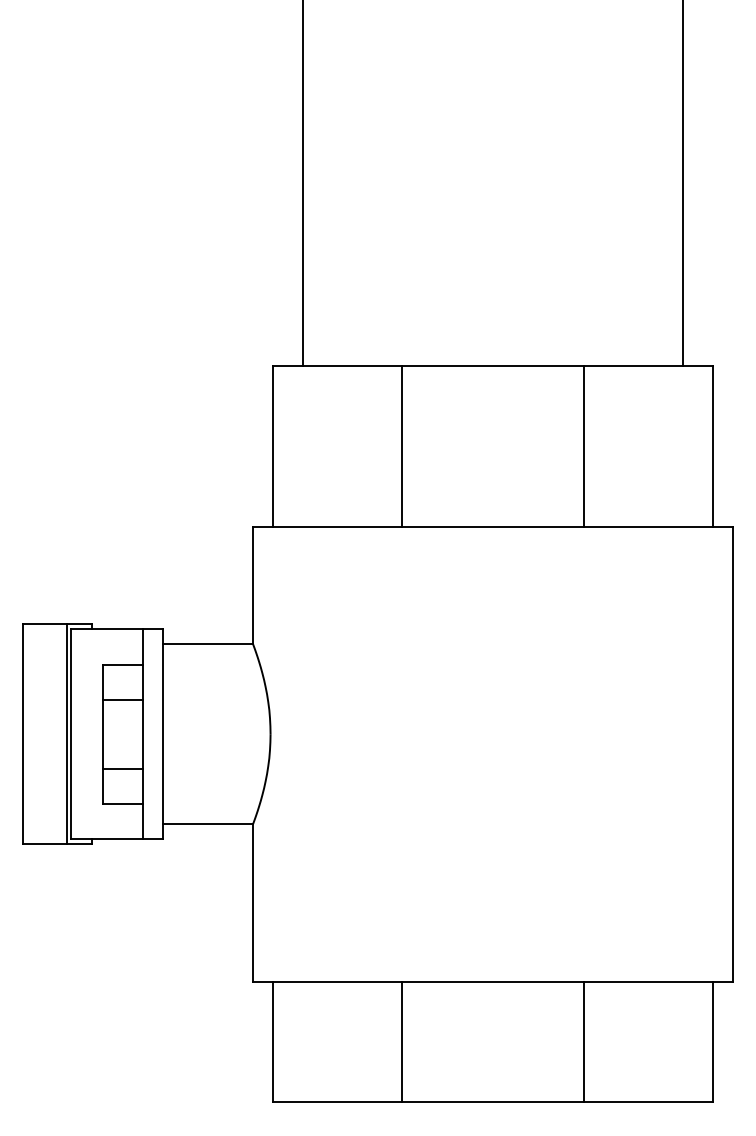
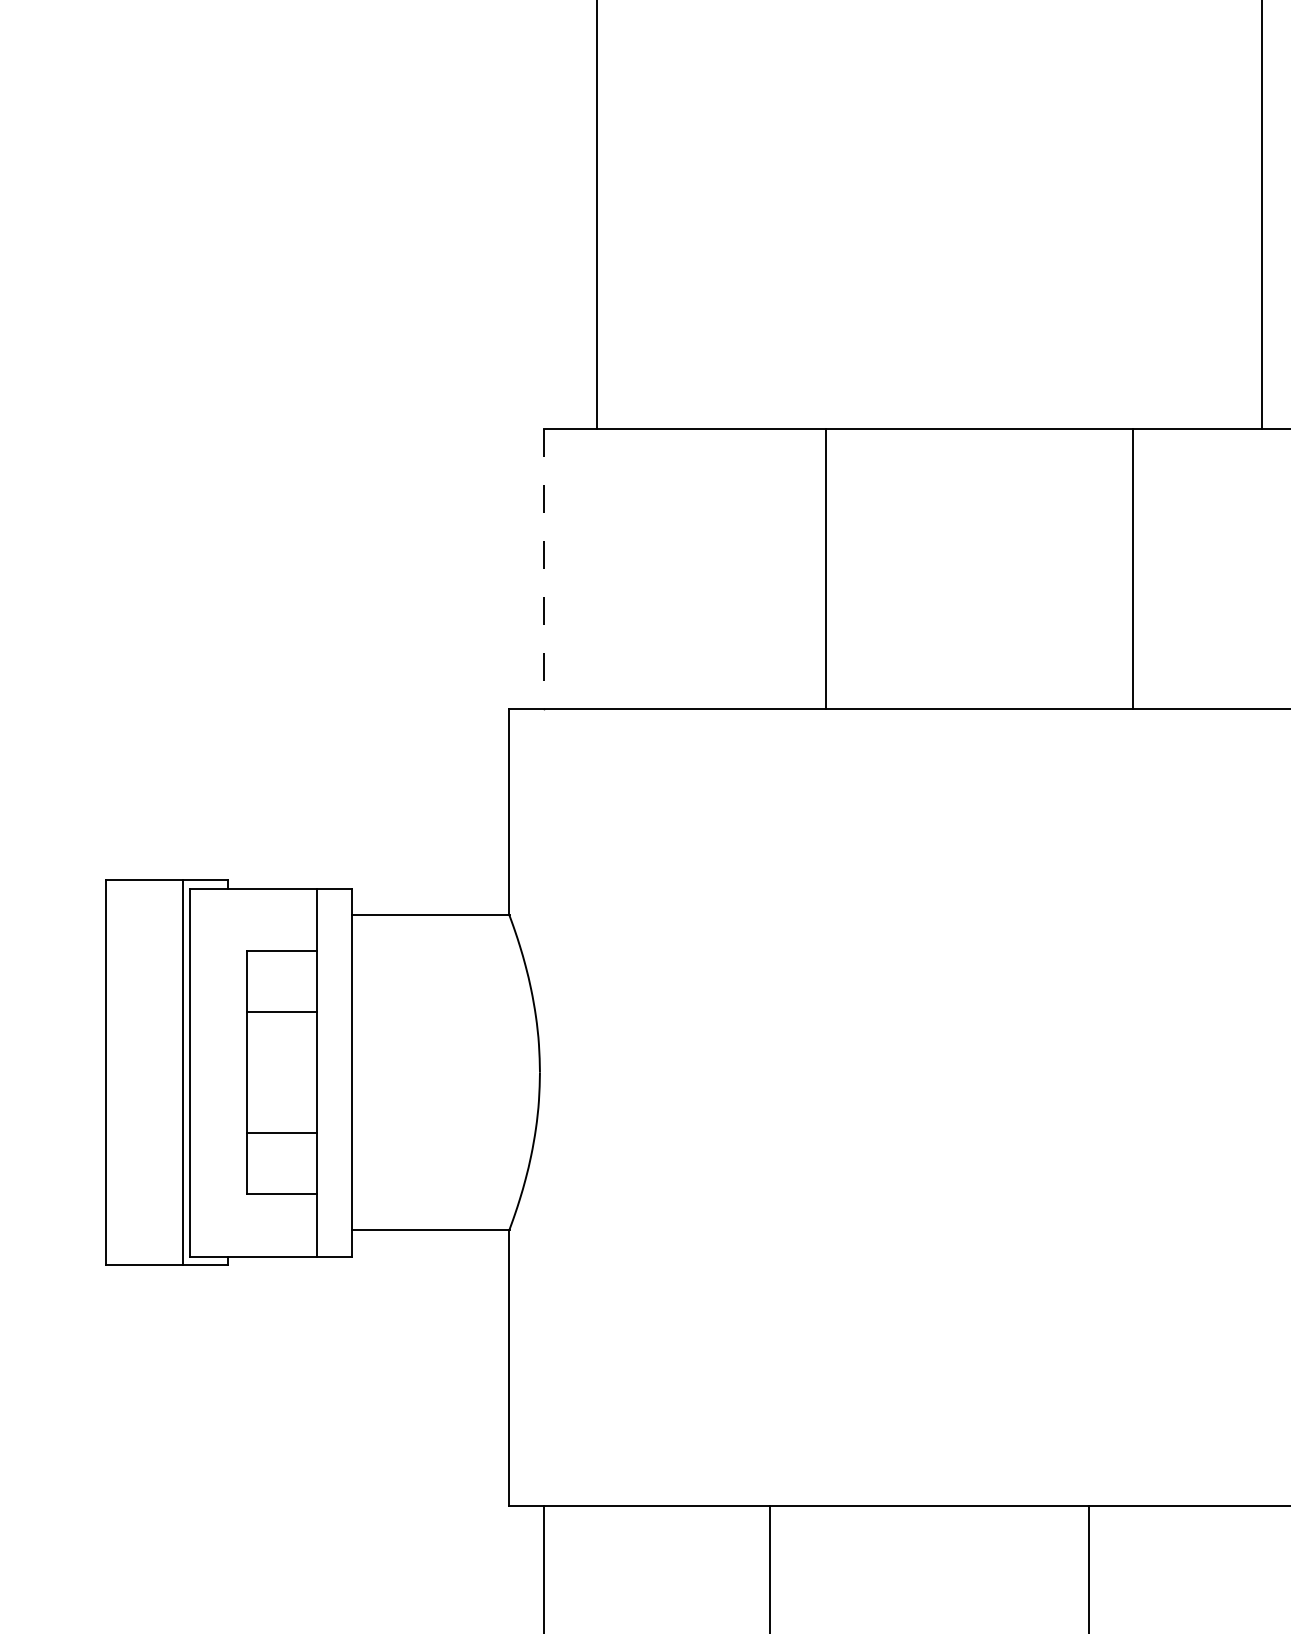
line: (273, 446) -> (545, 569), solid -> dashed
line: (402, 446) -> (826, 569), moved
line: (584, 446) -> (1133, 569), moved

